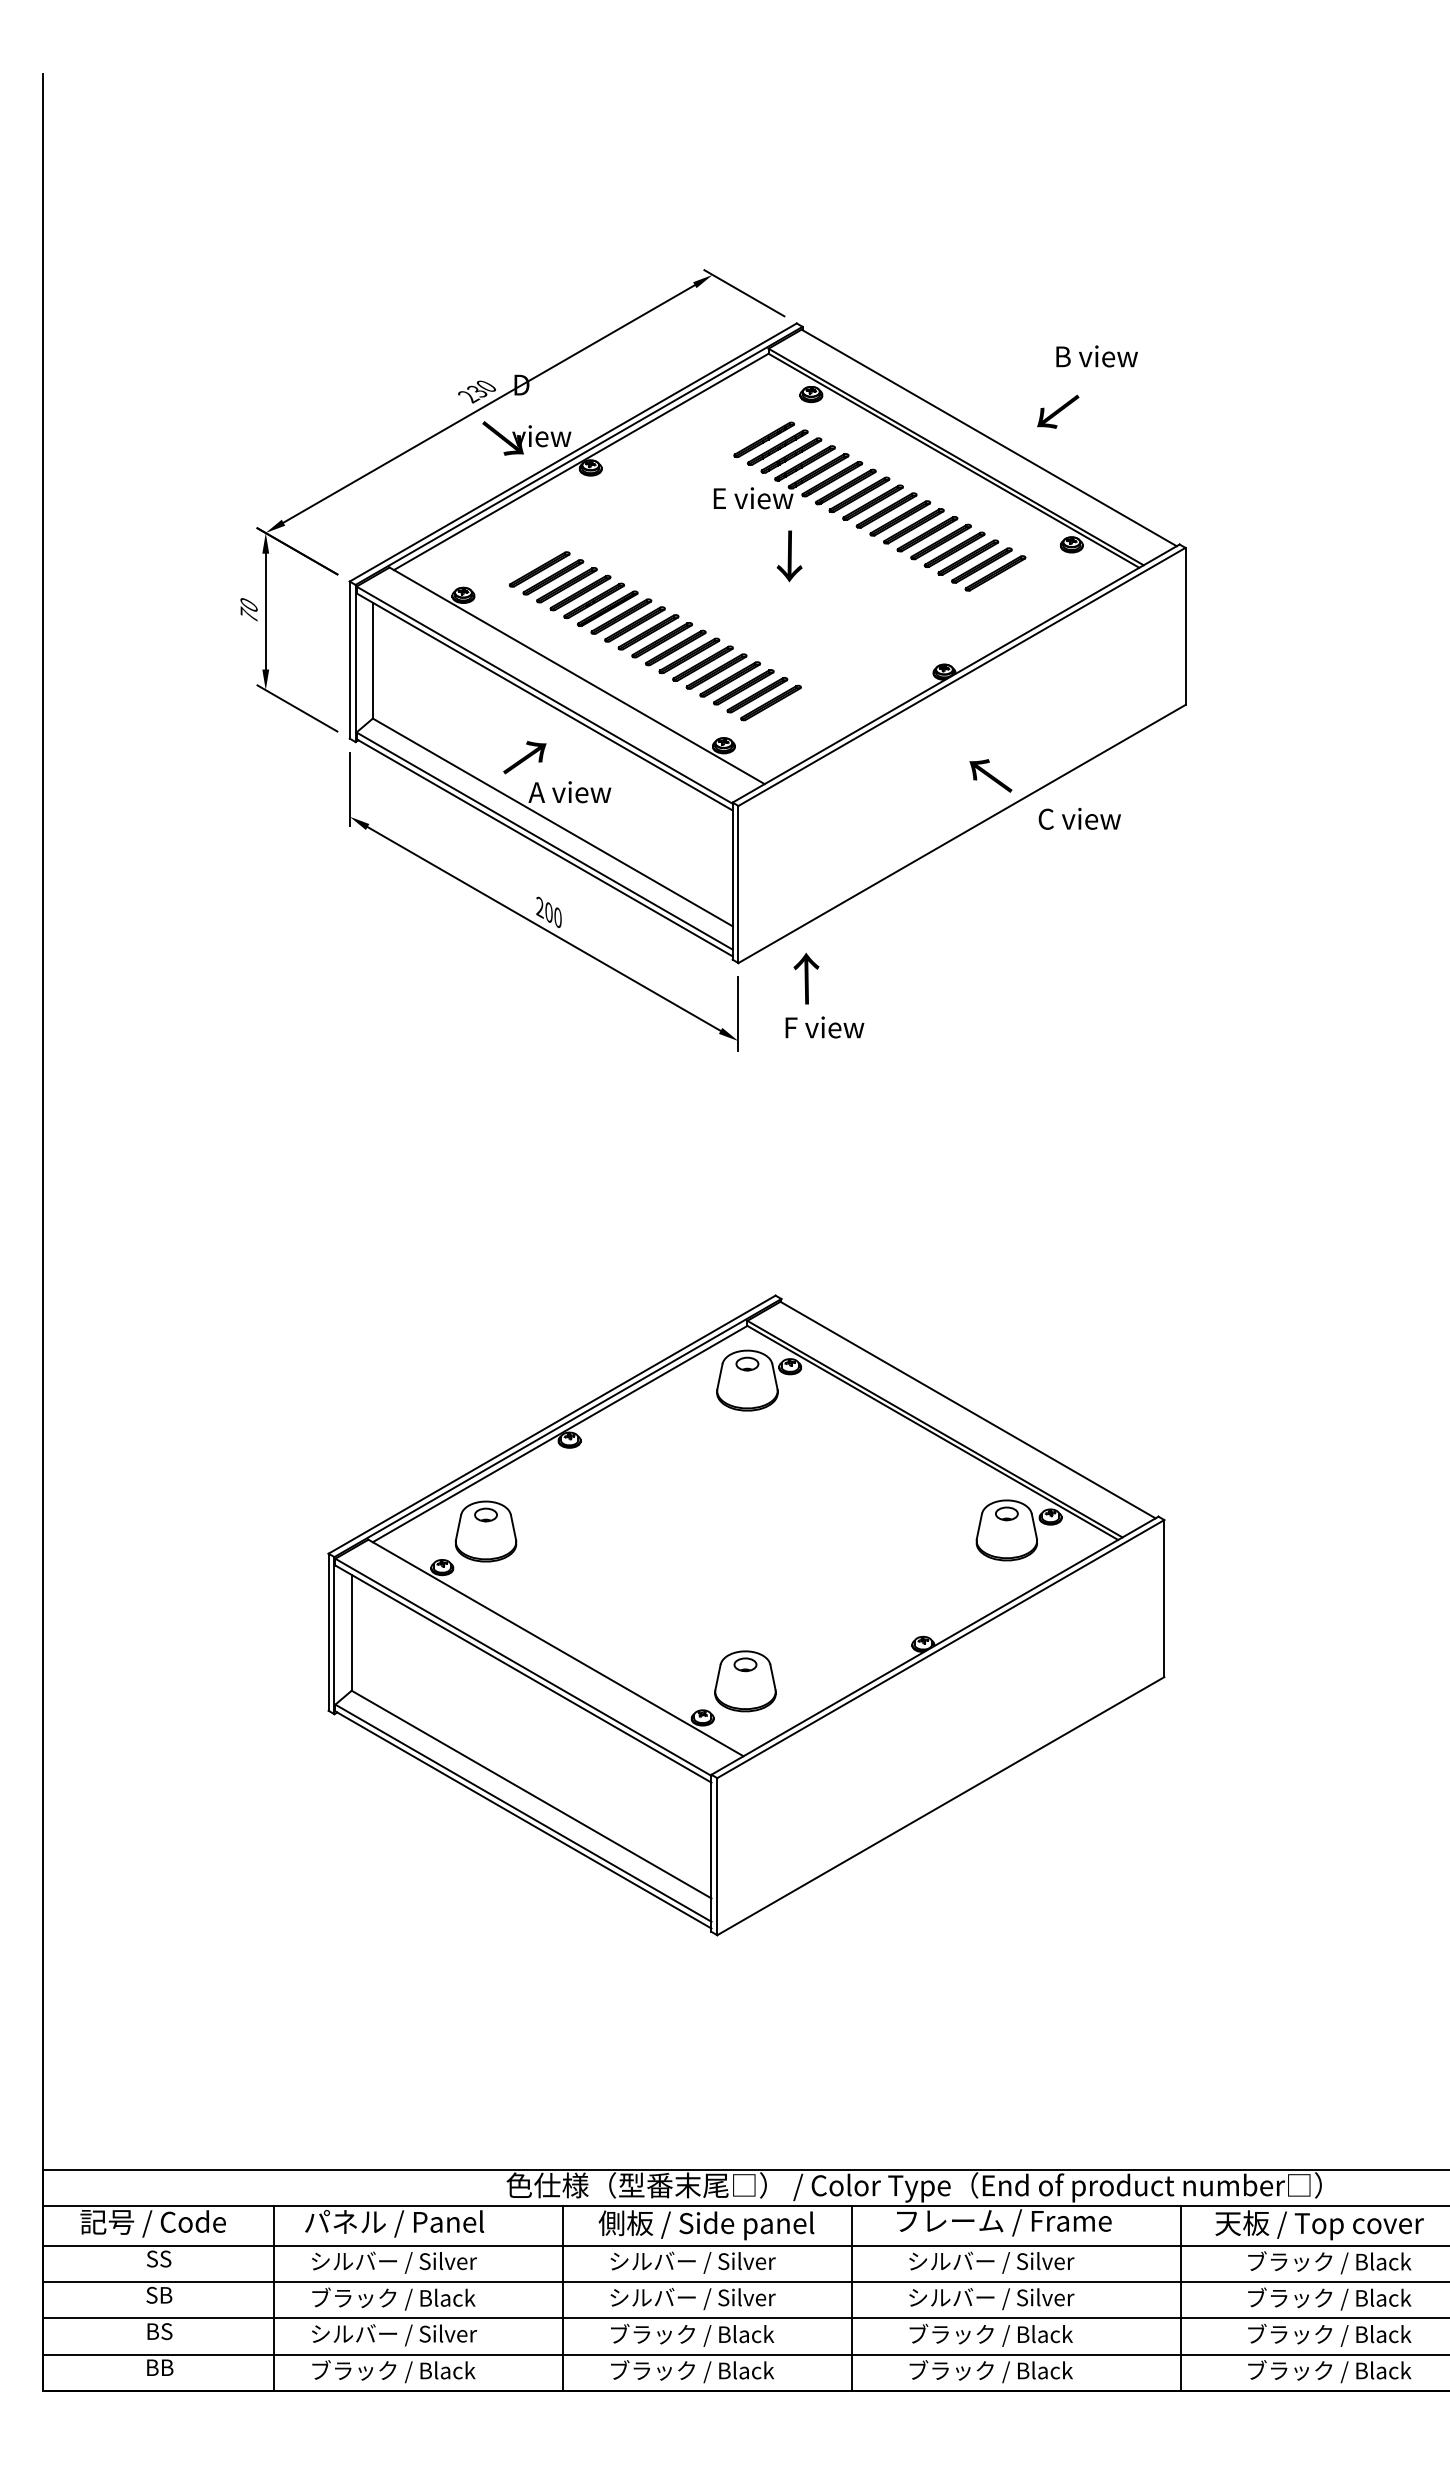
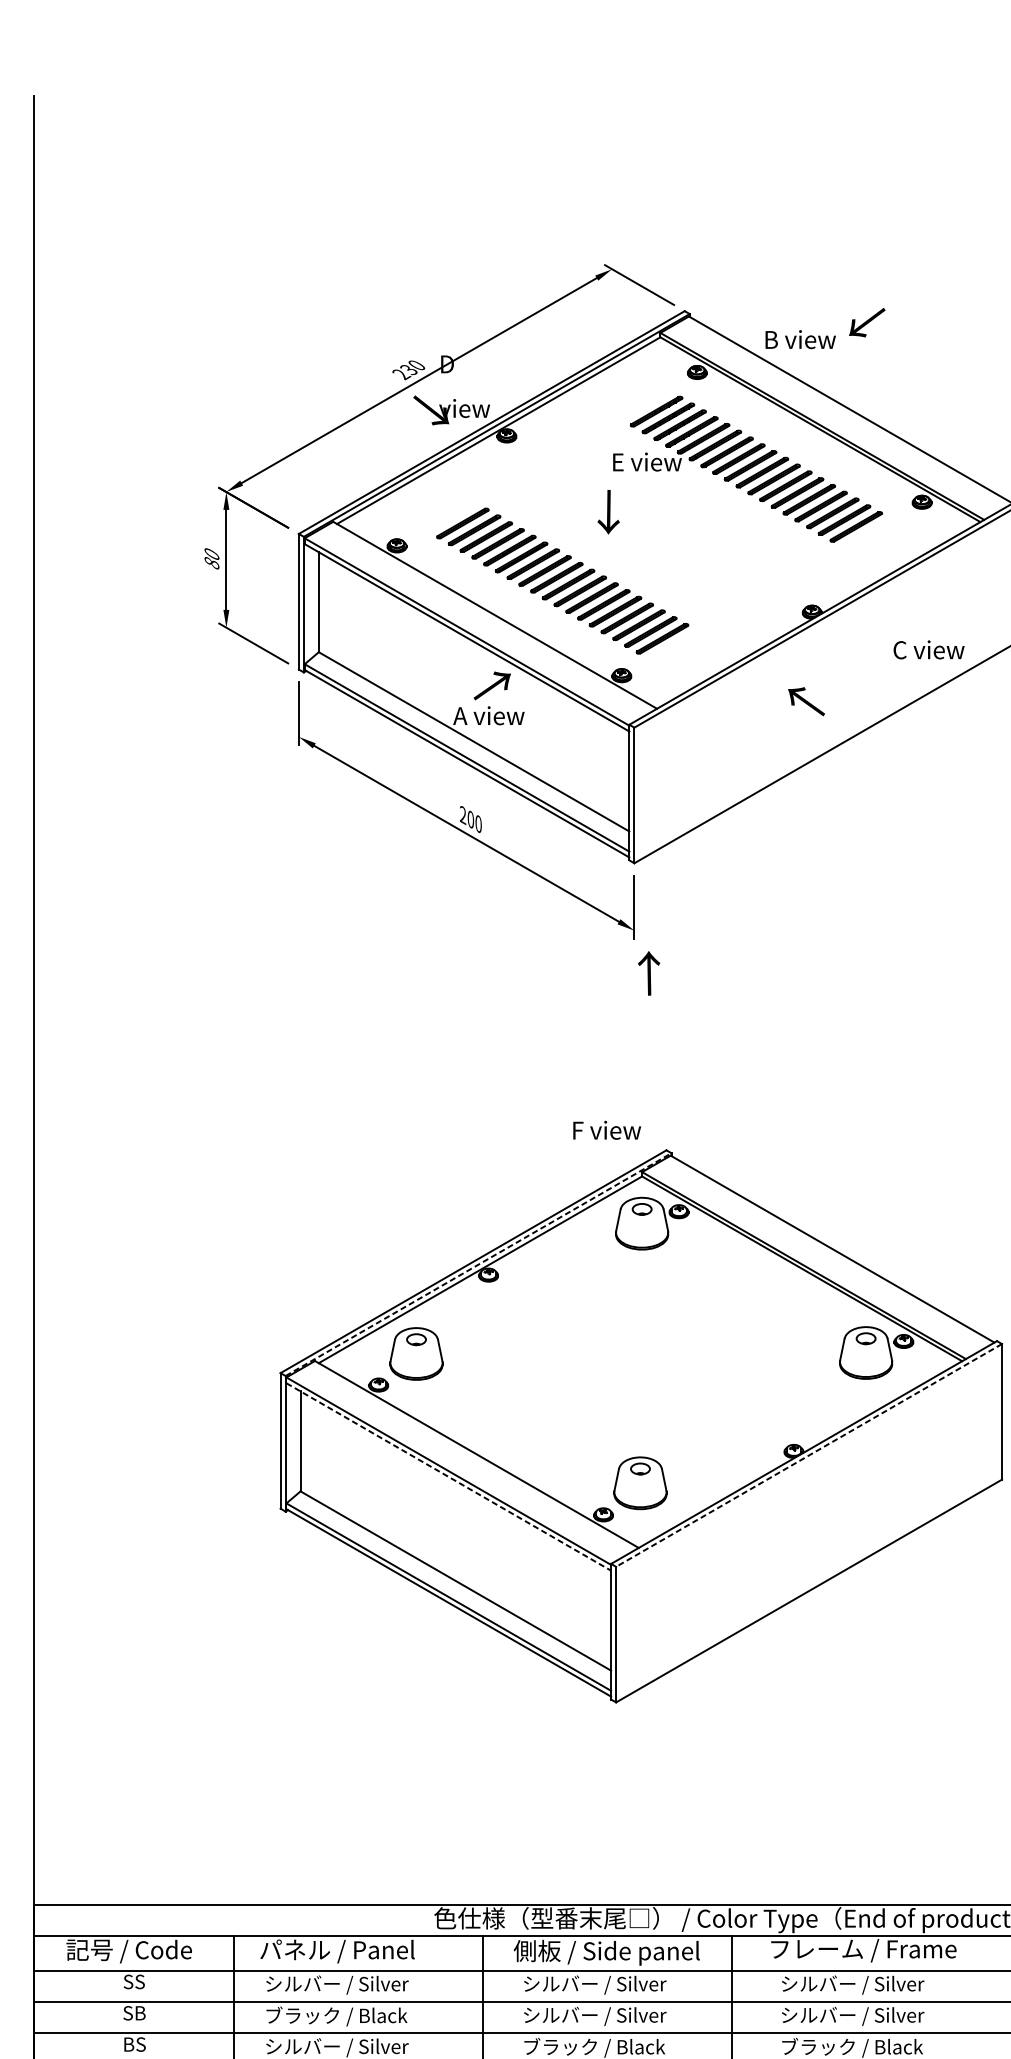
text: (1096, 356) -> (800, 339), moved
text: (1058, 411) -> (867, 322), moved
text: (789, 556) -> (608, 512), moved
text: (248, 614) -> (211, 562), 70 -> 80
text: (524, 757) -> (492, 685), moved
text: (990, 775) -> (806, 701), moved
text: (1079, 818) -> (928, 649), moved
text: (806, 978) -> (649, 973), moved
text: (824, 1027) -> (606, 1130), moved
line: (558, 1427) -> (479, 1264), solid -> dashed
line: (940, 1649) -> (808, 1455), solid -> dashed
line: (523, 1674) -> (448, 1477), solid -> dashed

